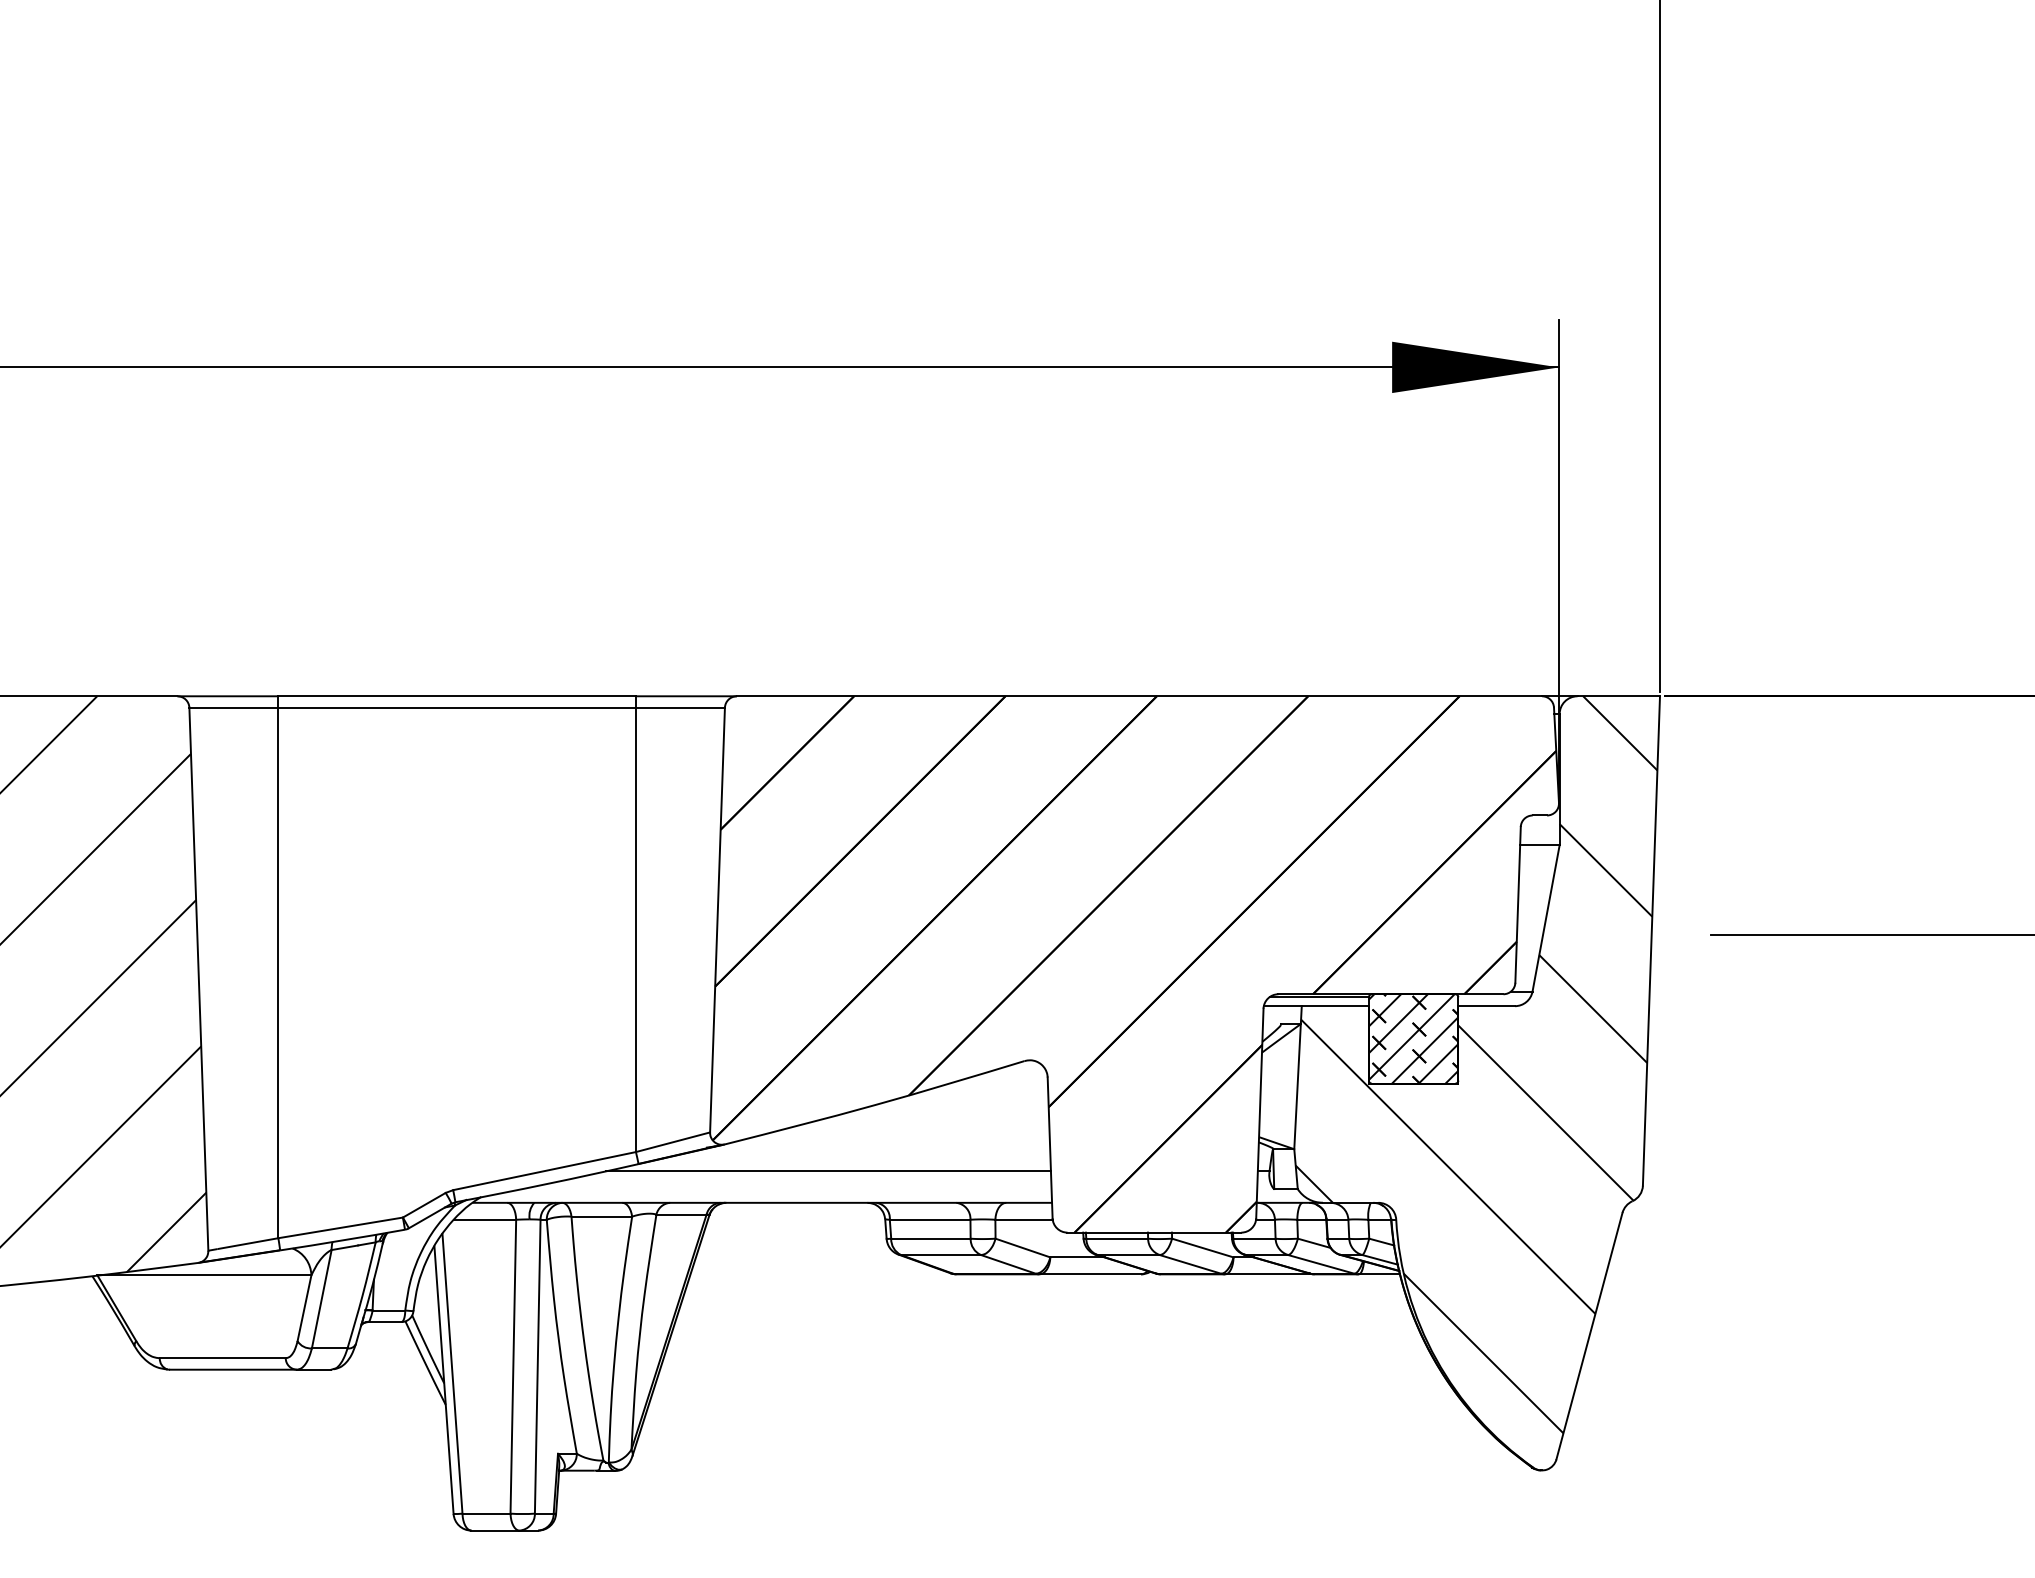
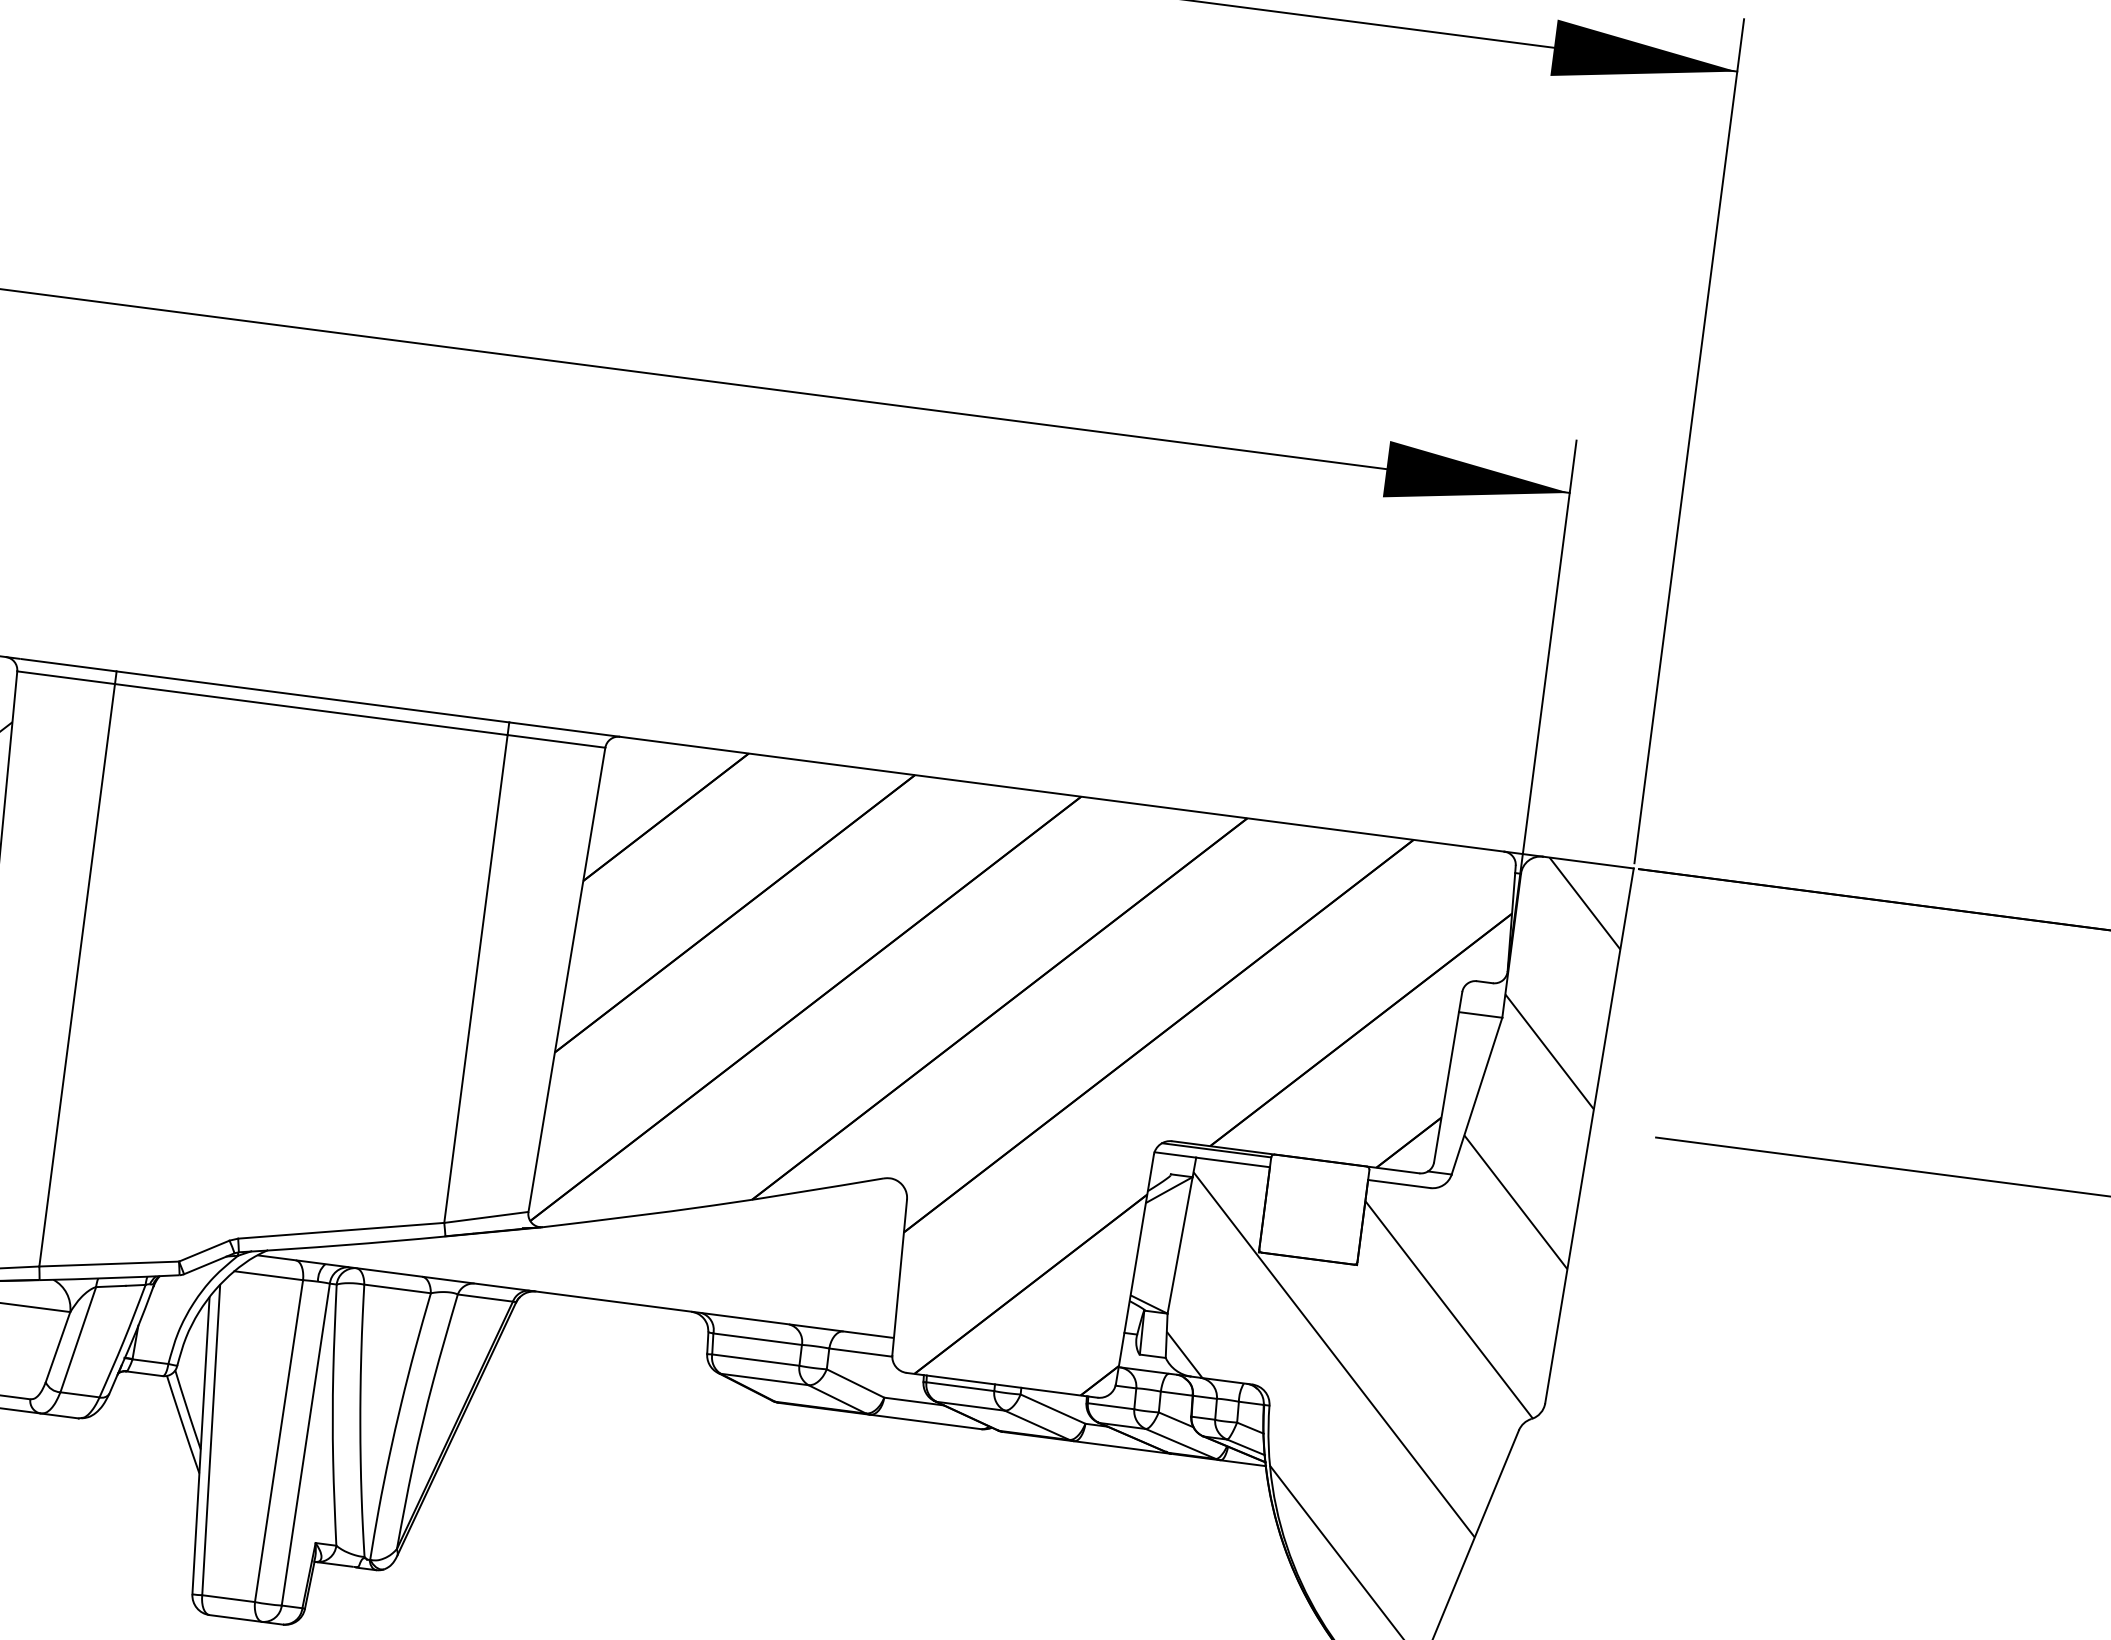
hatch: (1413, 1038) -> (1314, 1209), removed
line: (827, 1171) -> (651, 1271), removed

